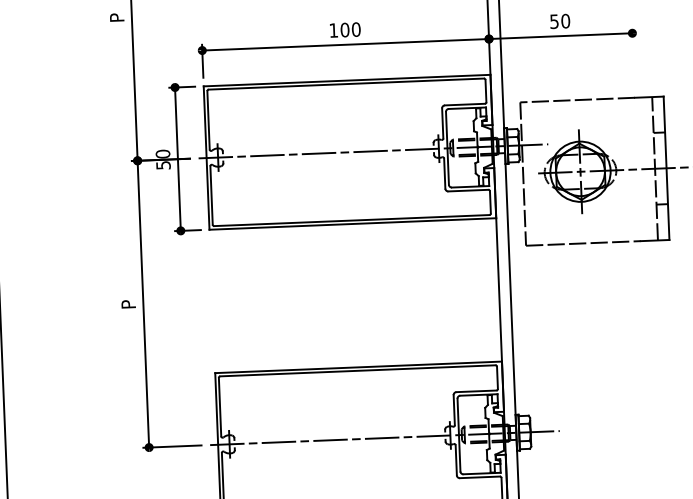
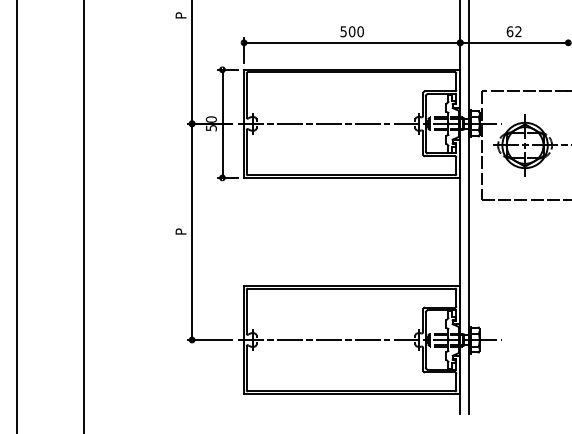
text: (559, 21) -> (513, 31), 50 -> 62
text: (333, 30) -> (343, 31), 100 -> 500

